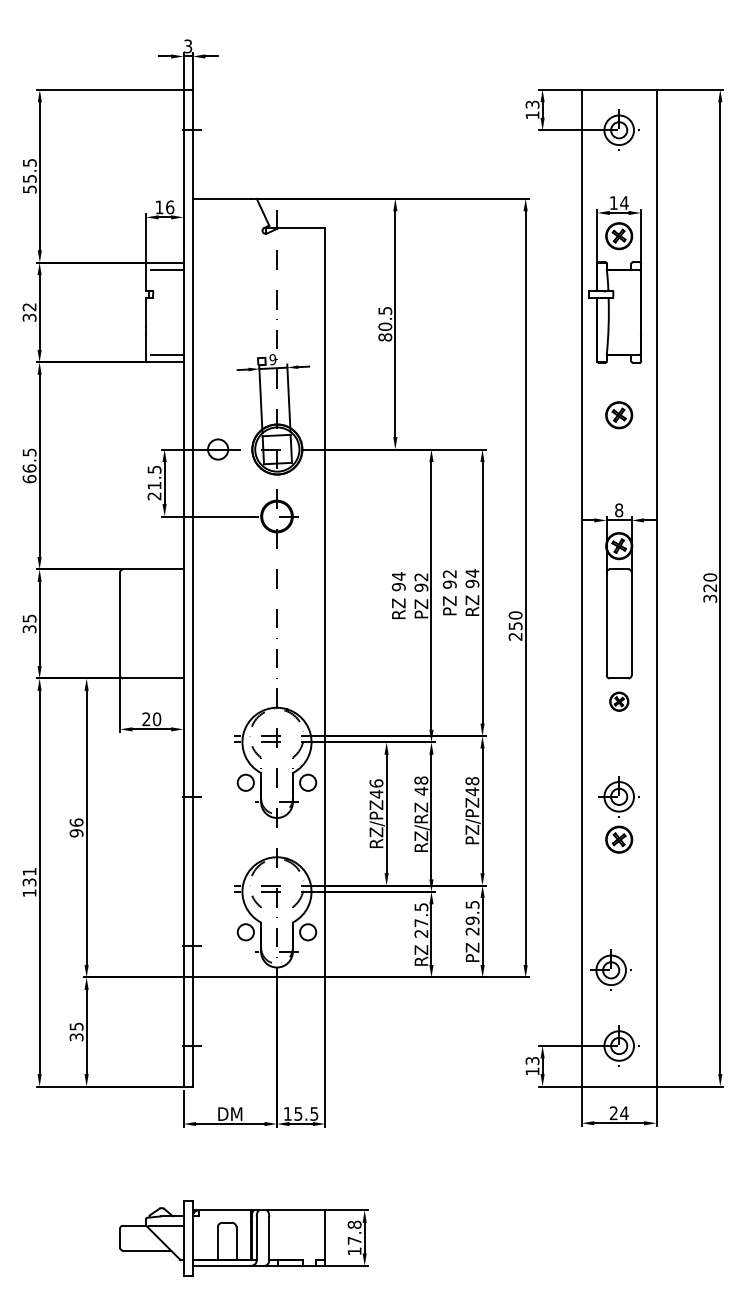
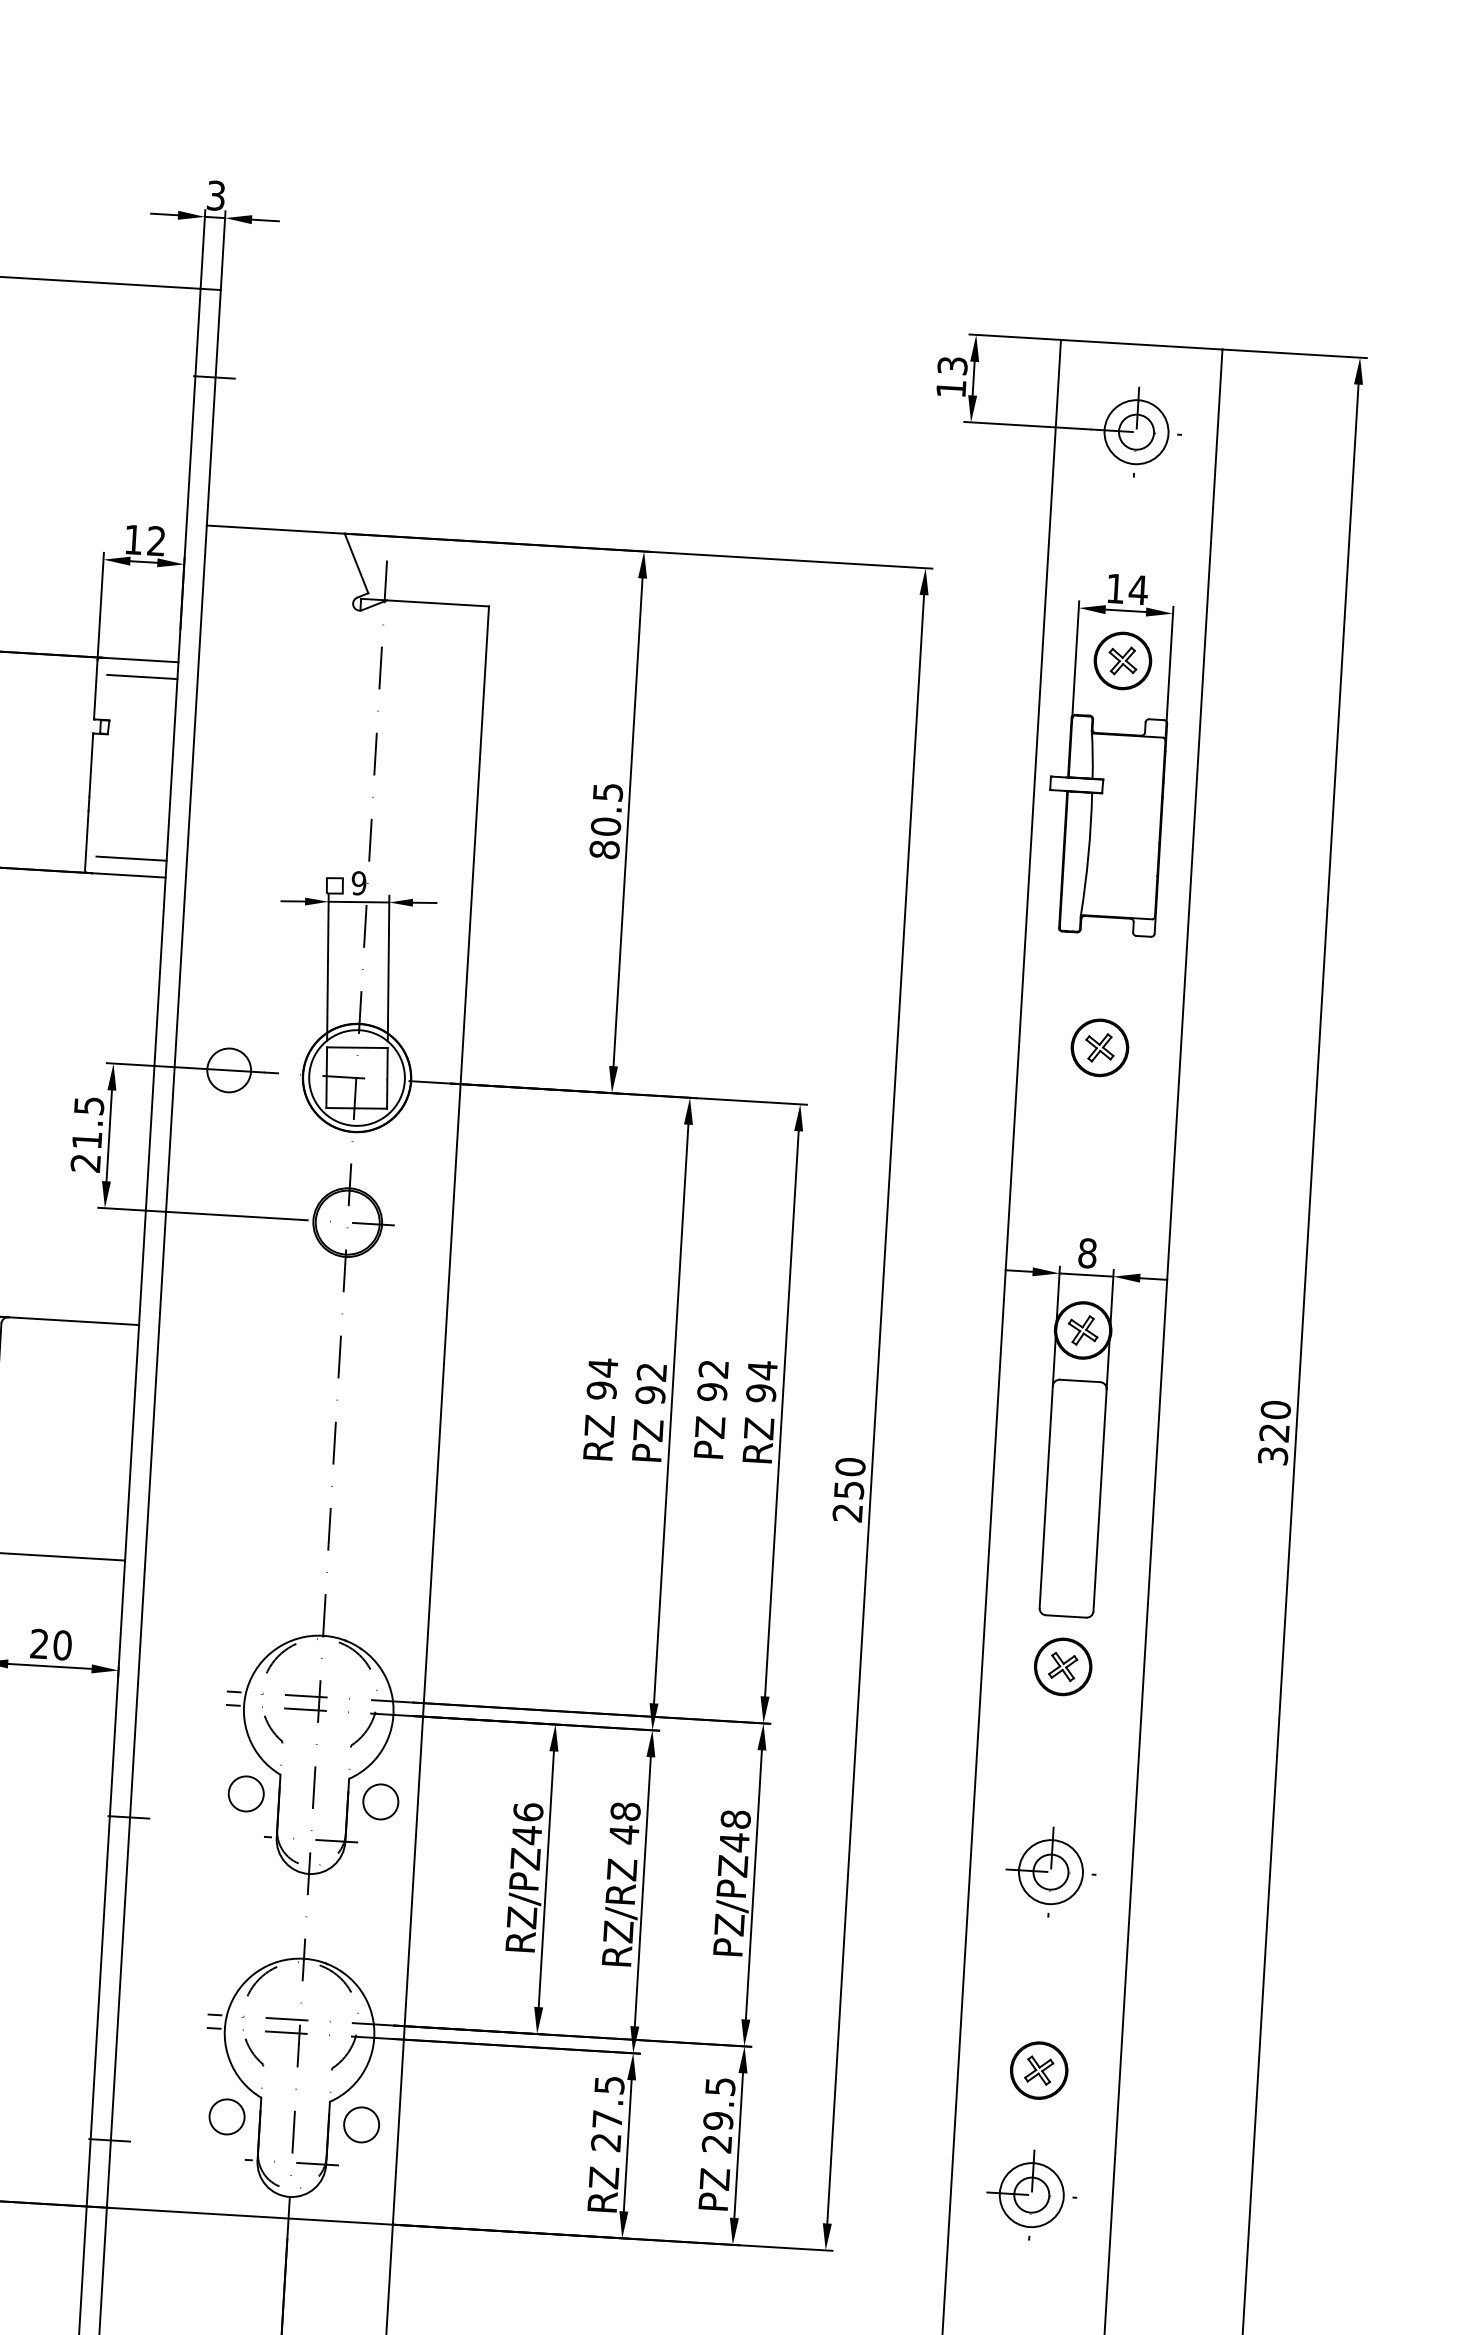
text: (170, 207) -> (157, 541), 16 -> 12
part: (619, 701) -> (1063, 1666), size x1.43
part: (619, 839) -> (1039, 2070), moved
part: (610, 969) -> (1030, 2193), moved

